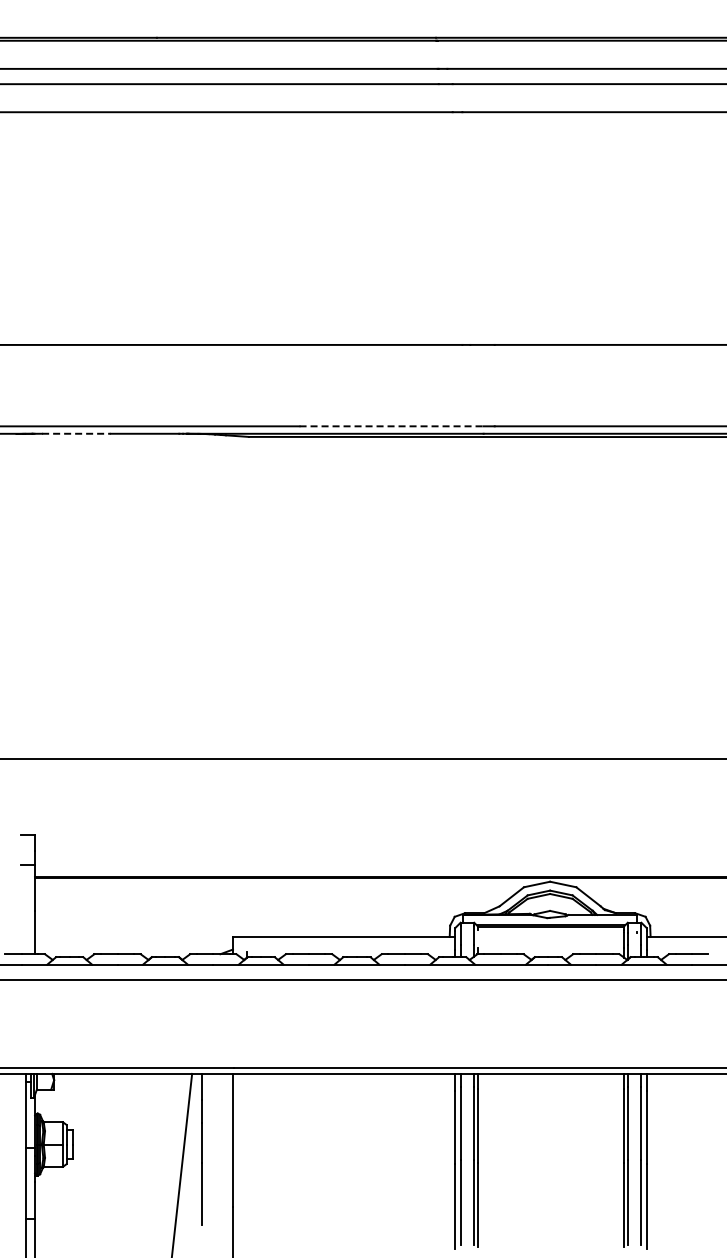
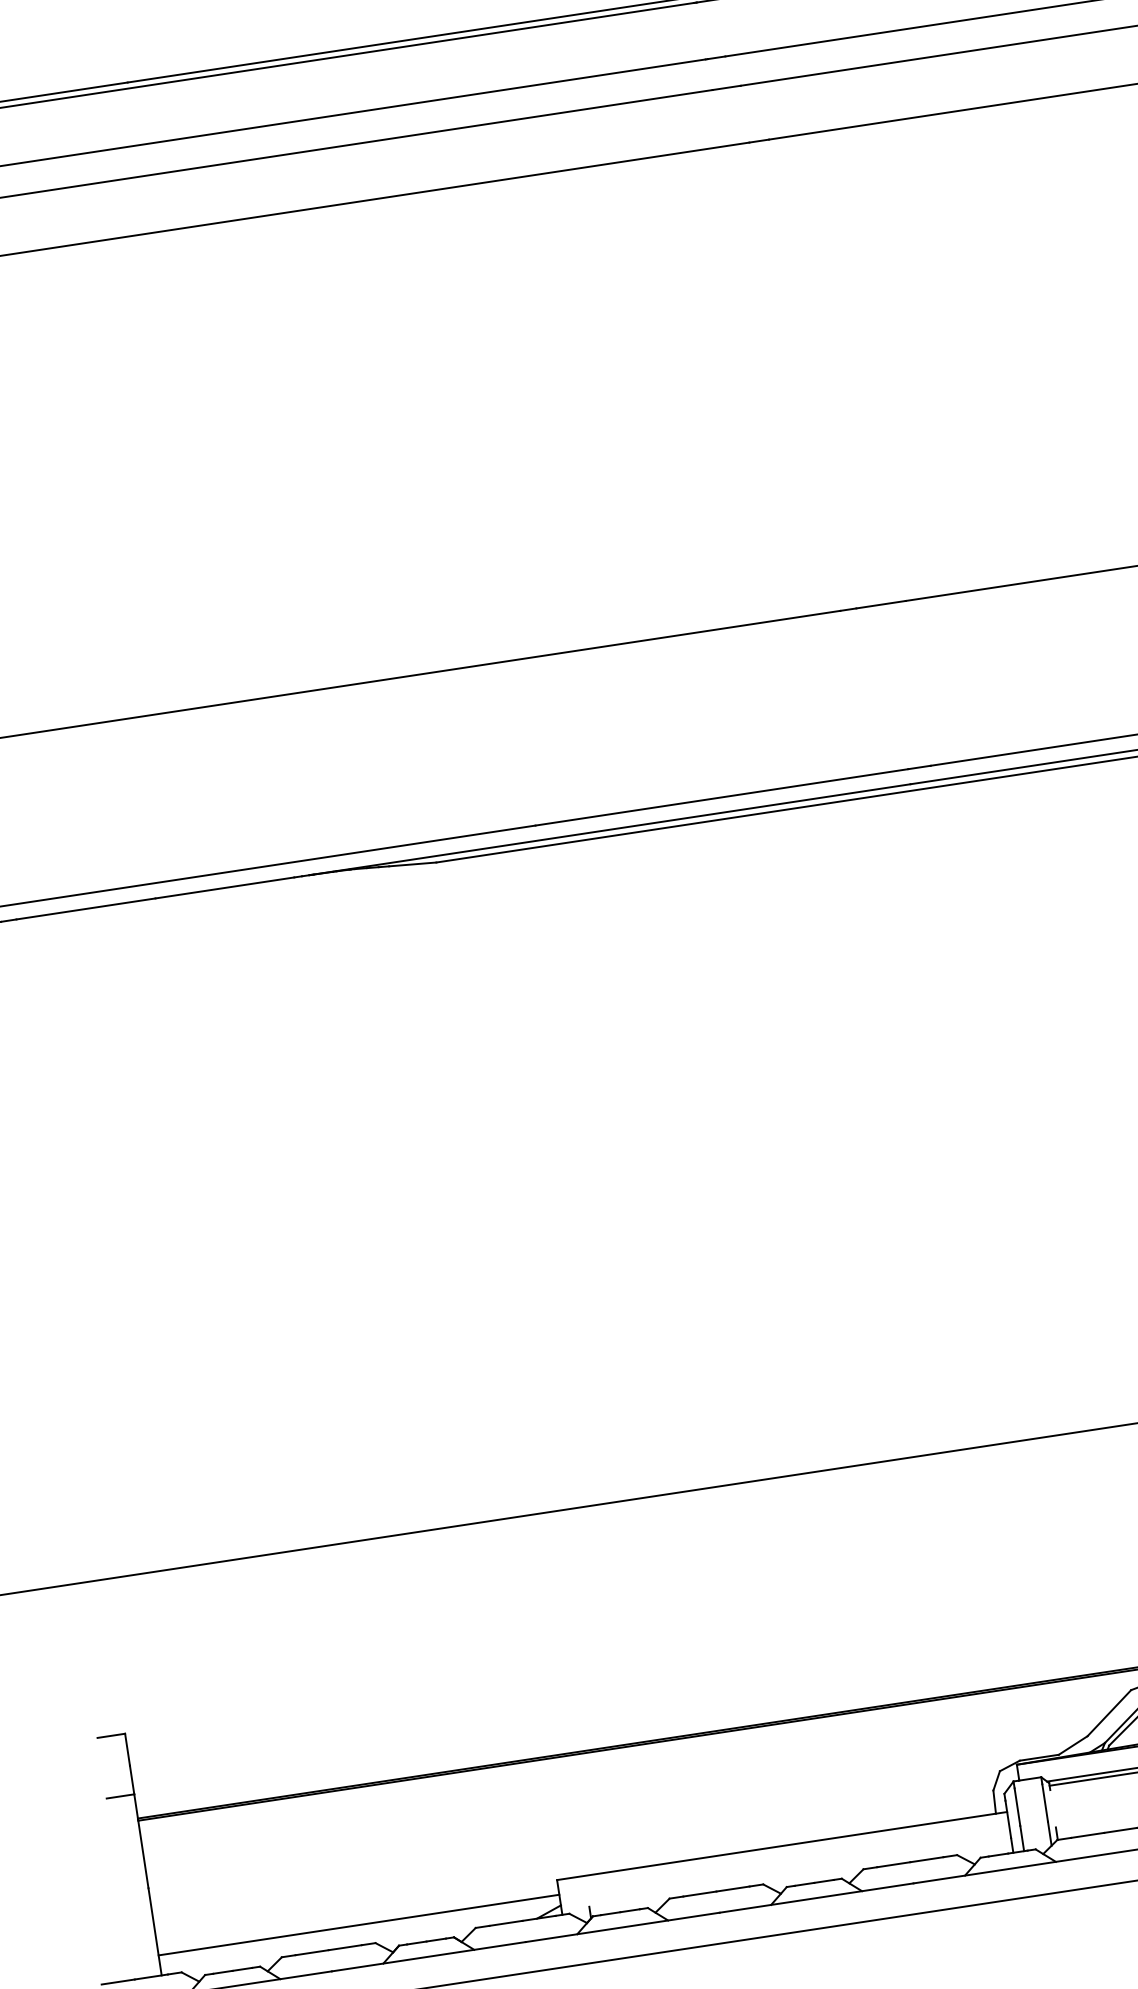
line: (392, 426) -> (723, 797), dashed -> solid
line: (76, 433) -> (86, 908), dashed -> solid
line: (133, 944) -> (357, 1925), added

